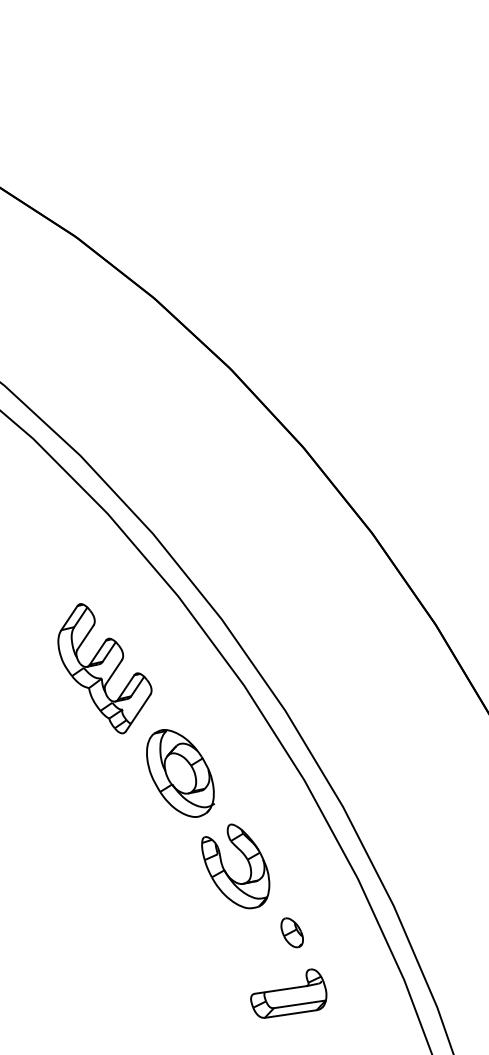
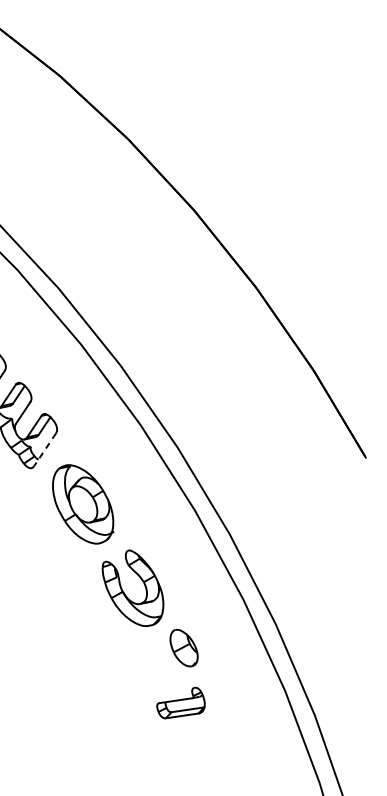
line: (138, 713) -> (45, 450), solid -> dashed
part: (291, 932) -> (183, 647), size x1.4
part: (288, 993) -> (180, 702), size x0.7

